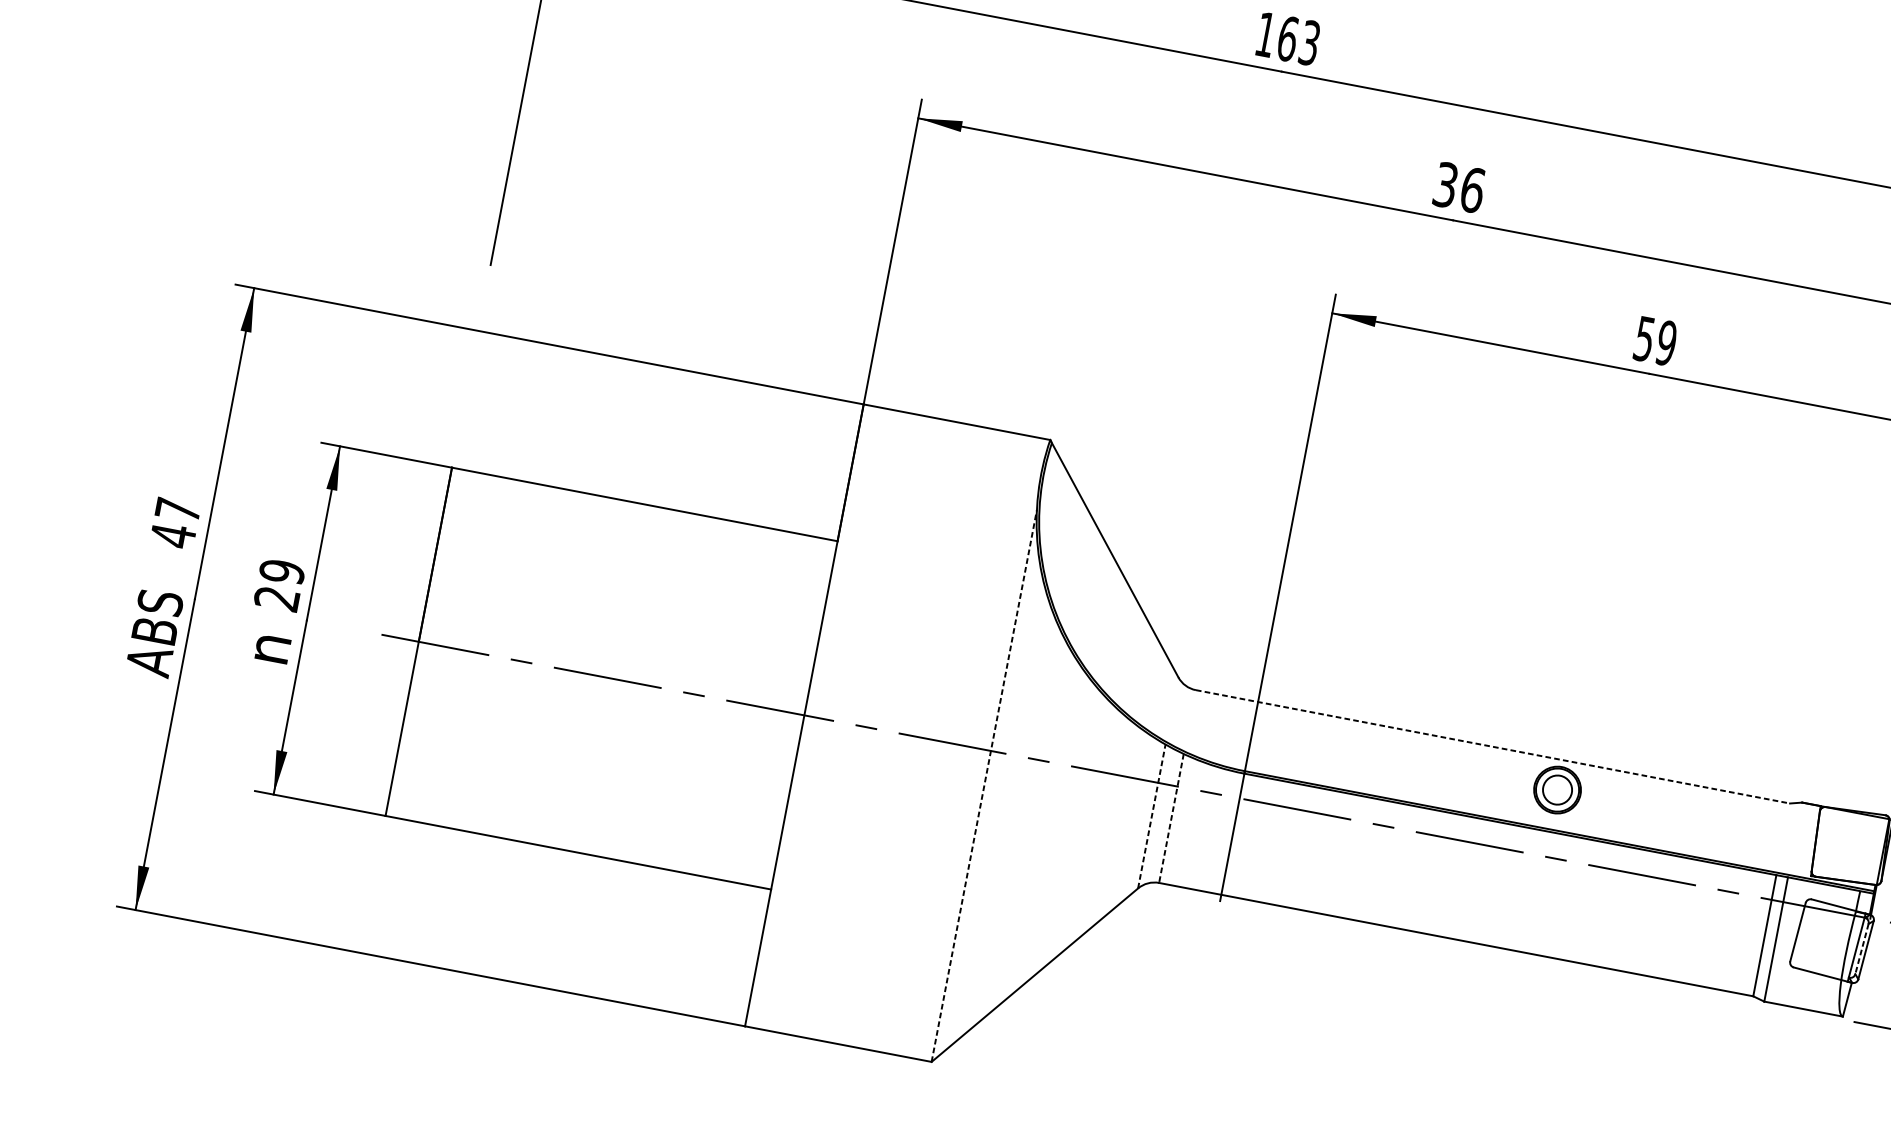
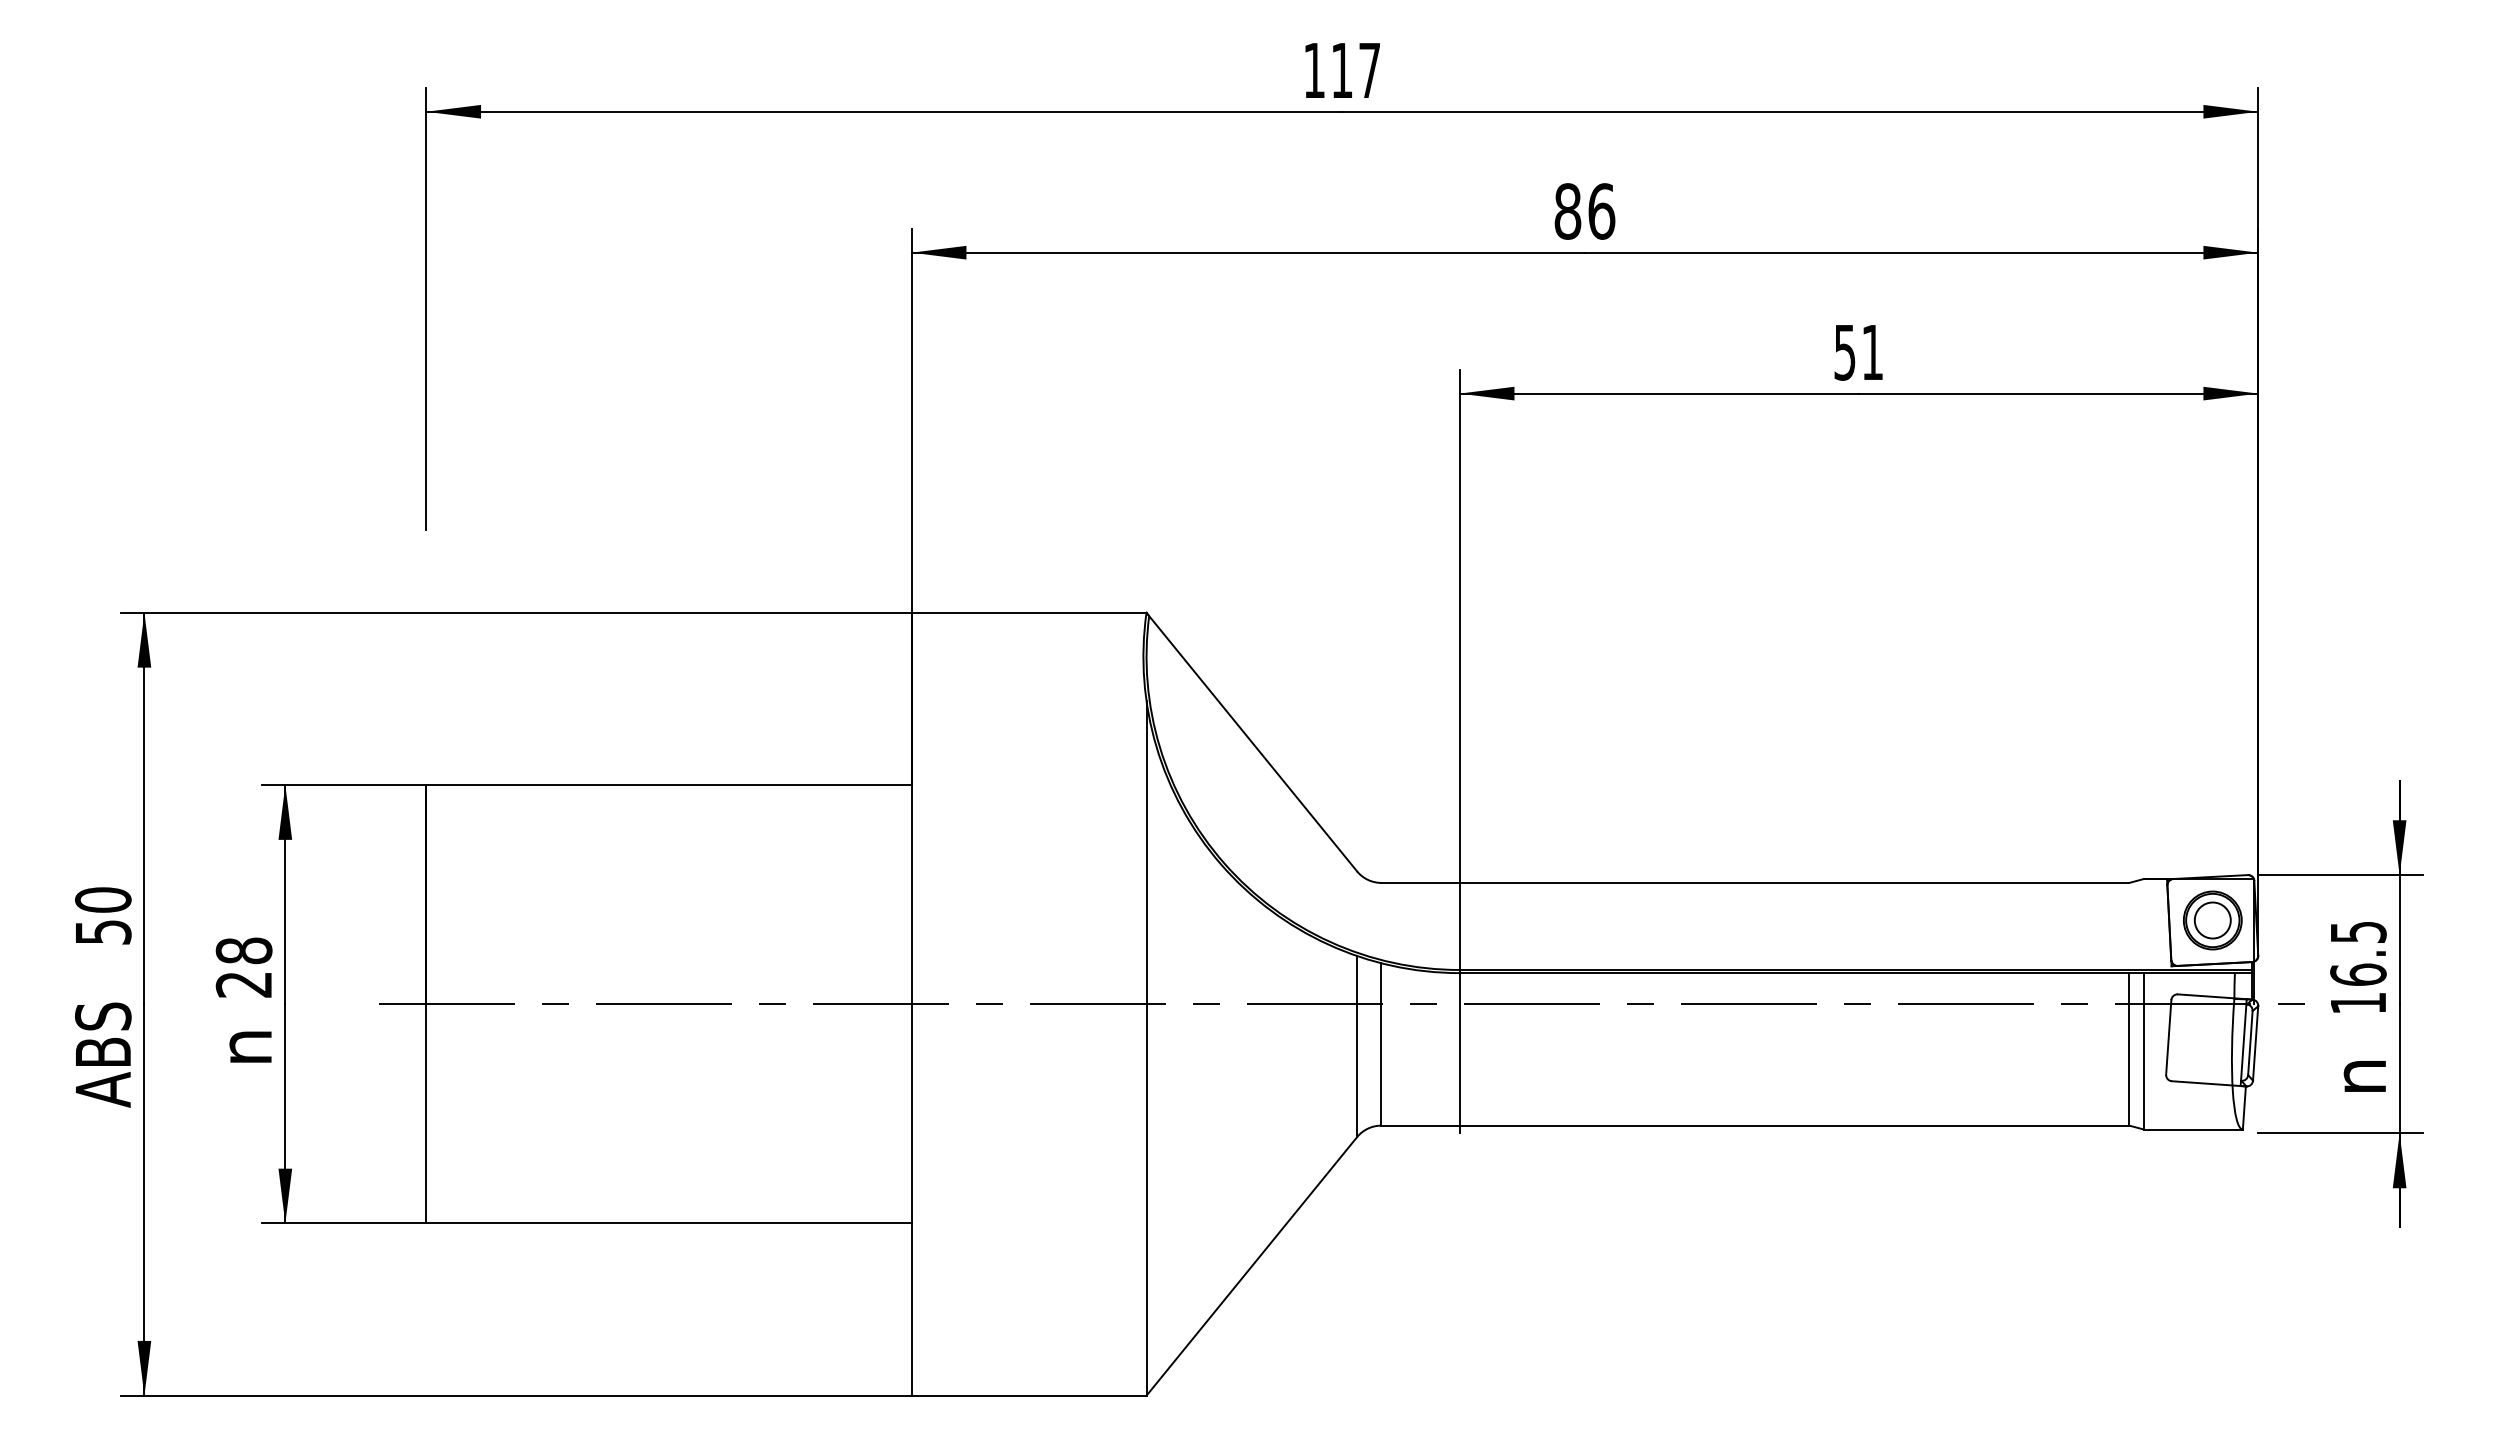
text: (1298, 40) -> (1355, 70), 163 -> 117
text: (1445, 185) -> (1567, 211), 36 -> 86
text: (1666, 343) -> (1872, 352), 59 -> 51
text: (175, 523) -> (103, 916), 47 -> 50
text: (281, 571) -> (243, 950), 29 -> 28
line: (1493, 746) -> (1755, 882), dashed -> solid
line: (984, 785) -> (1146, 1047), dashed -> solid
part: (1557, 790) -> (2212, 920), moved
line: (1152, 816) -> (1357, 1046), dashed -> solid
line: (1171, 818) -> (1381, 1044), dashed -> solid
line: (1861, 949) -> (2250, 1043), dashed -> solid

